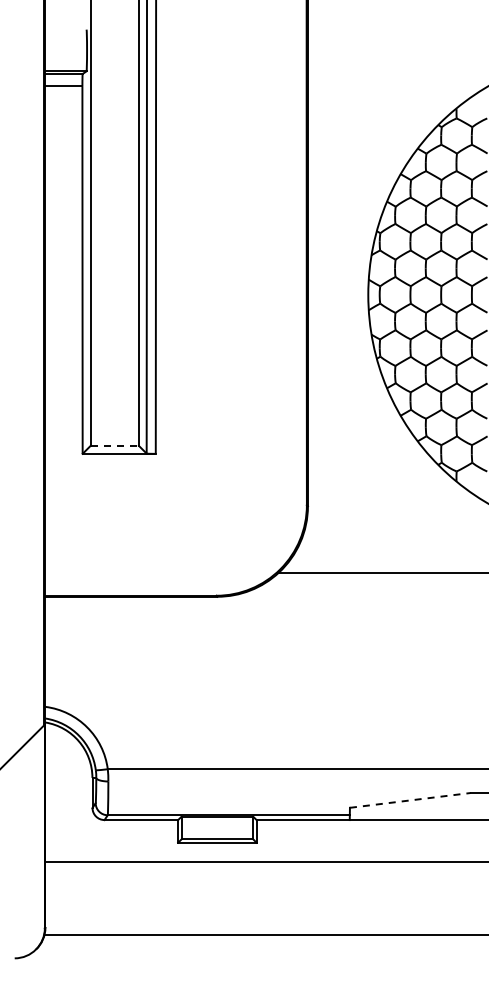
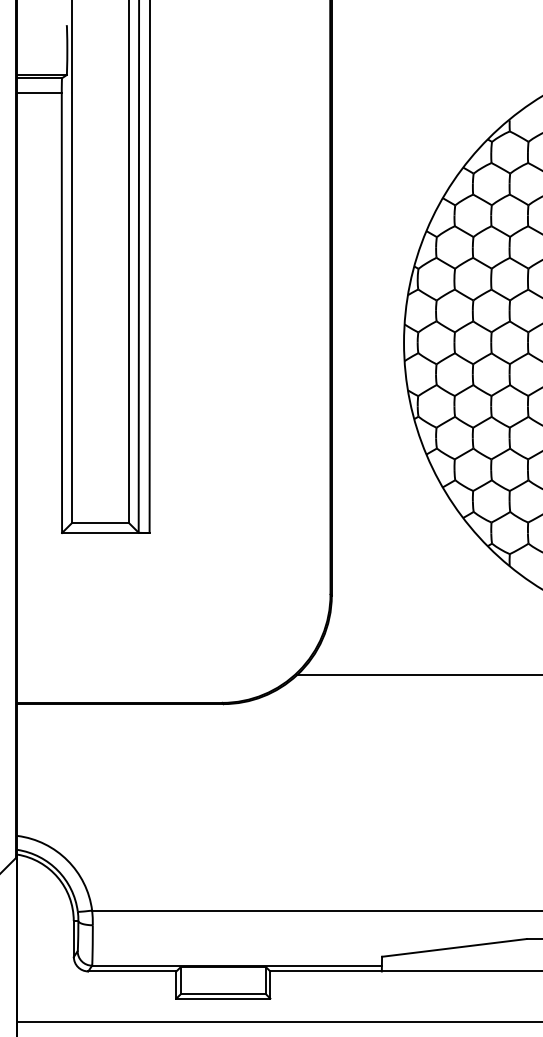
line: (115, 445) -> (101, 523), dashed -> solid
line: (410, 800) -> (454, 948), dashed -> solid

